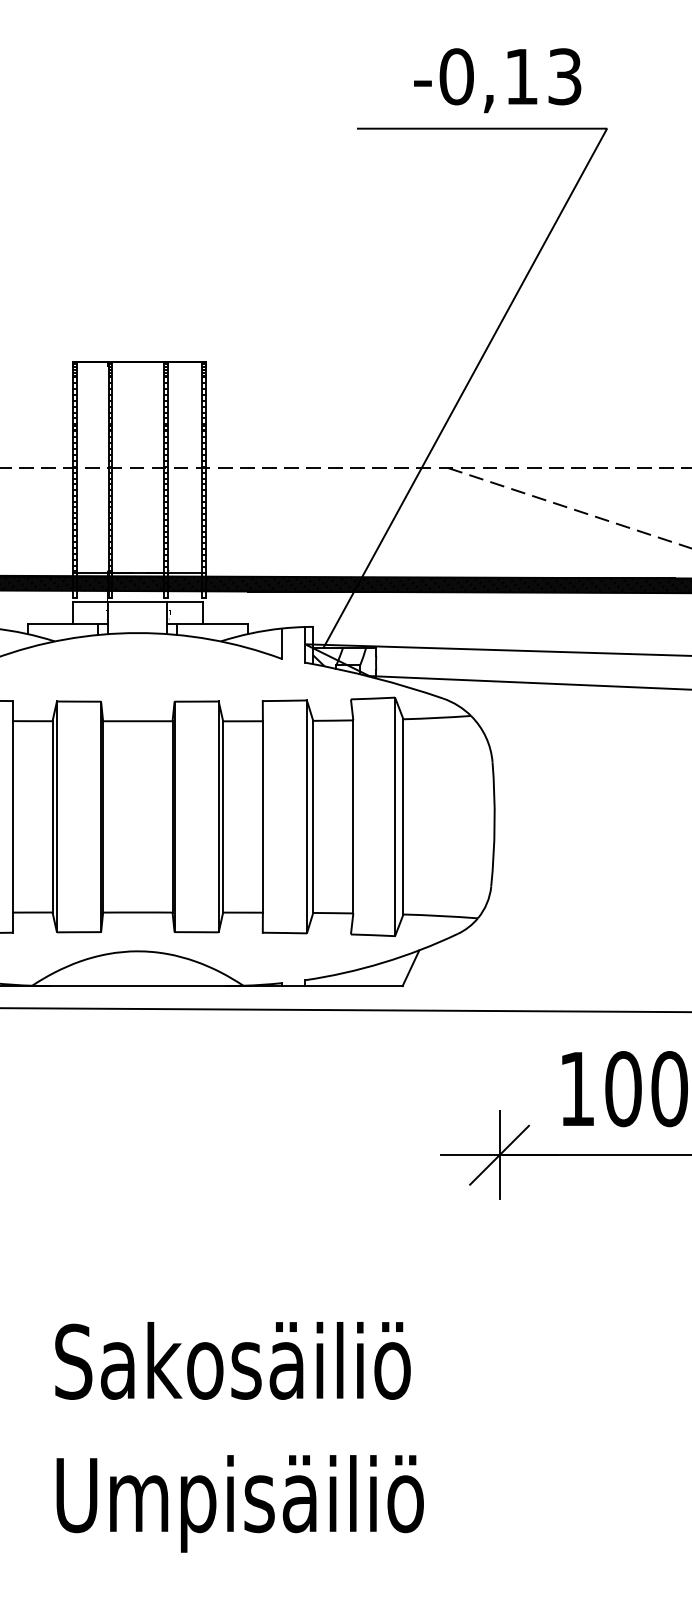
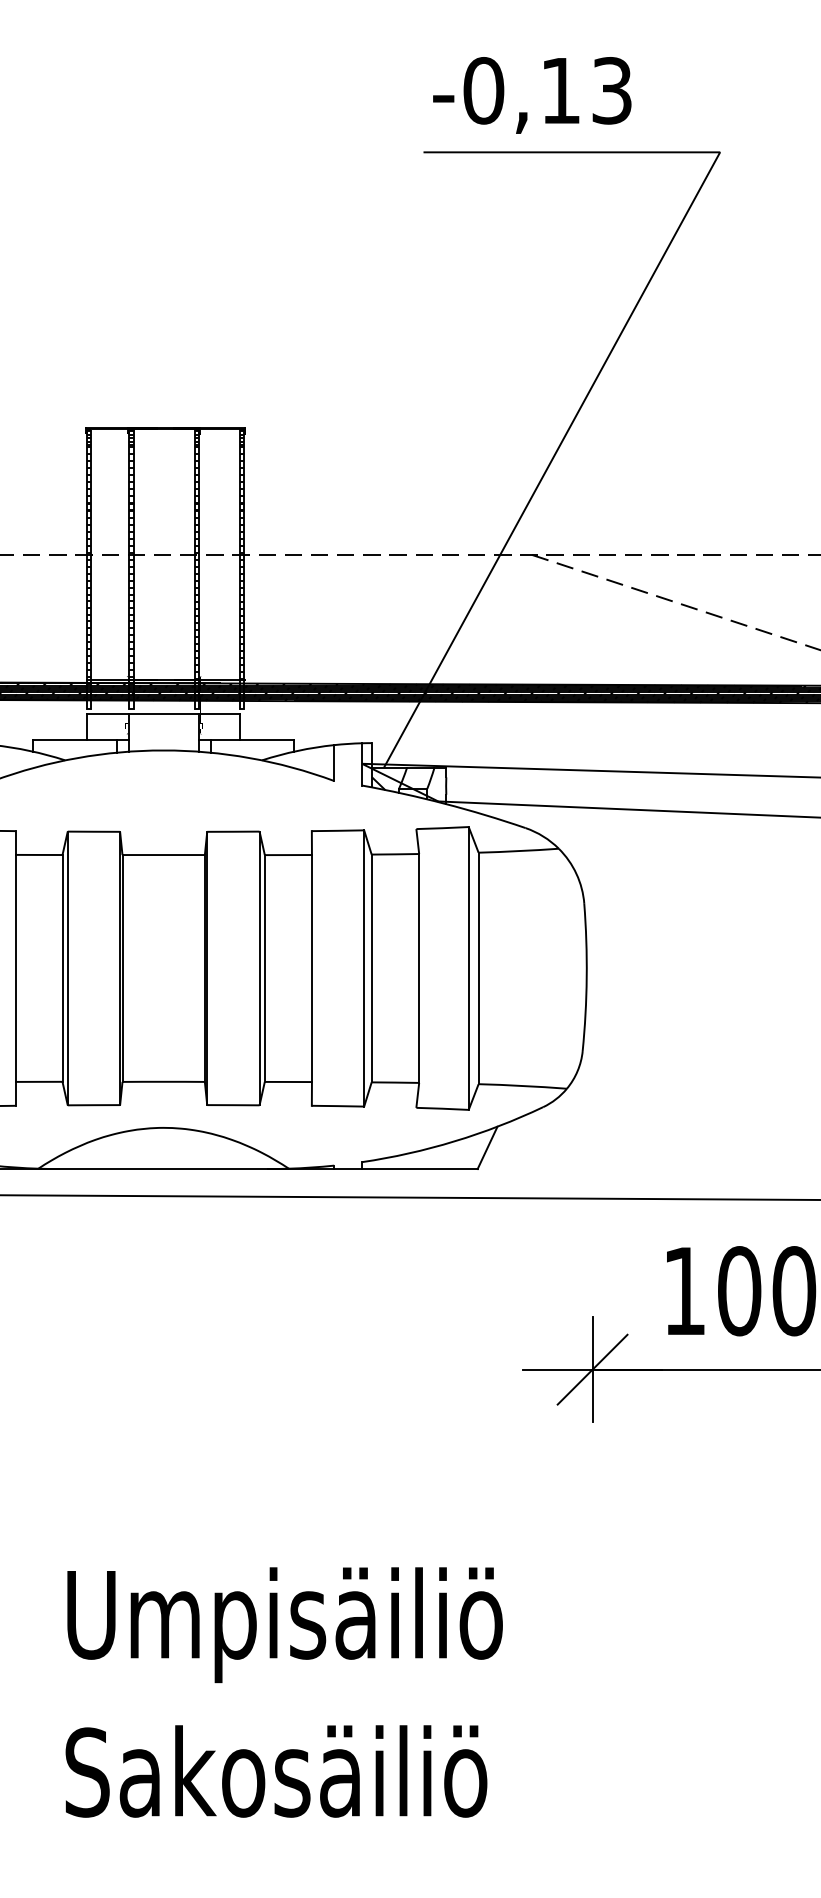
text: (497, 80) -> (532, 95), moved
text: (238, 1370) -> (283, 1625), Sakosäiliö -> Umpisäiliö
text: (238, 1503) -> (283, 1782), Umpisäiliö -> Sakosäiliö

